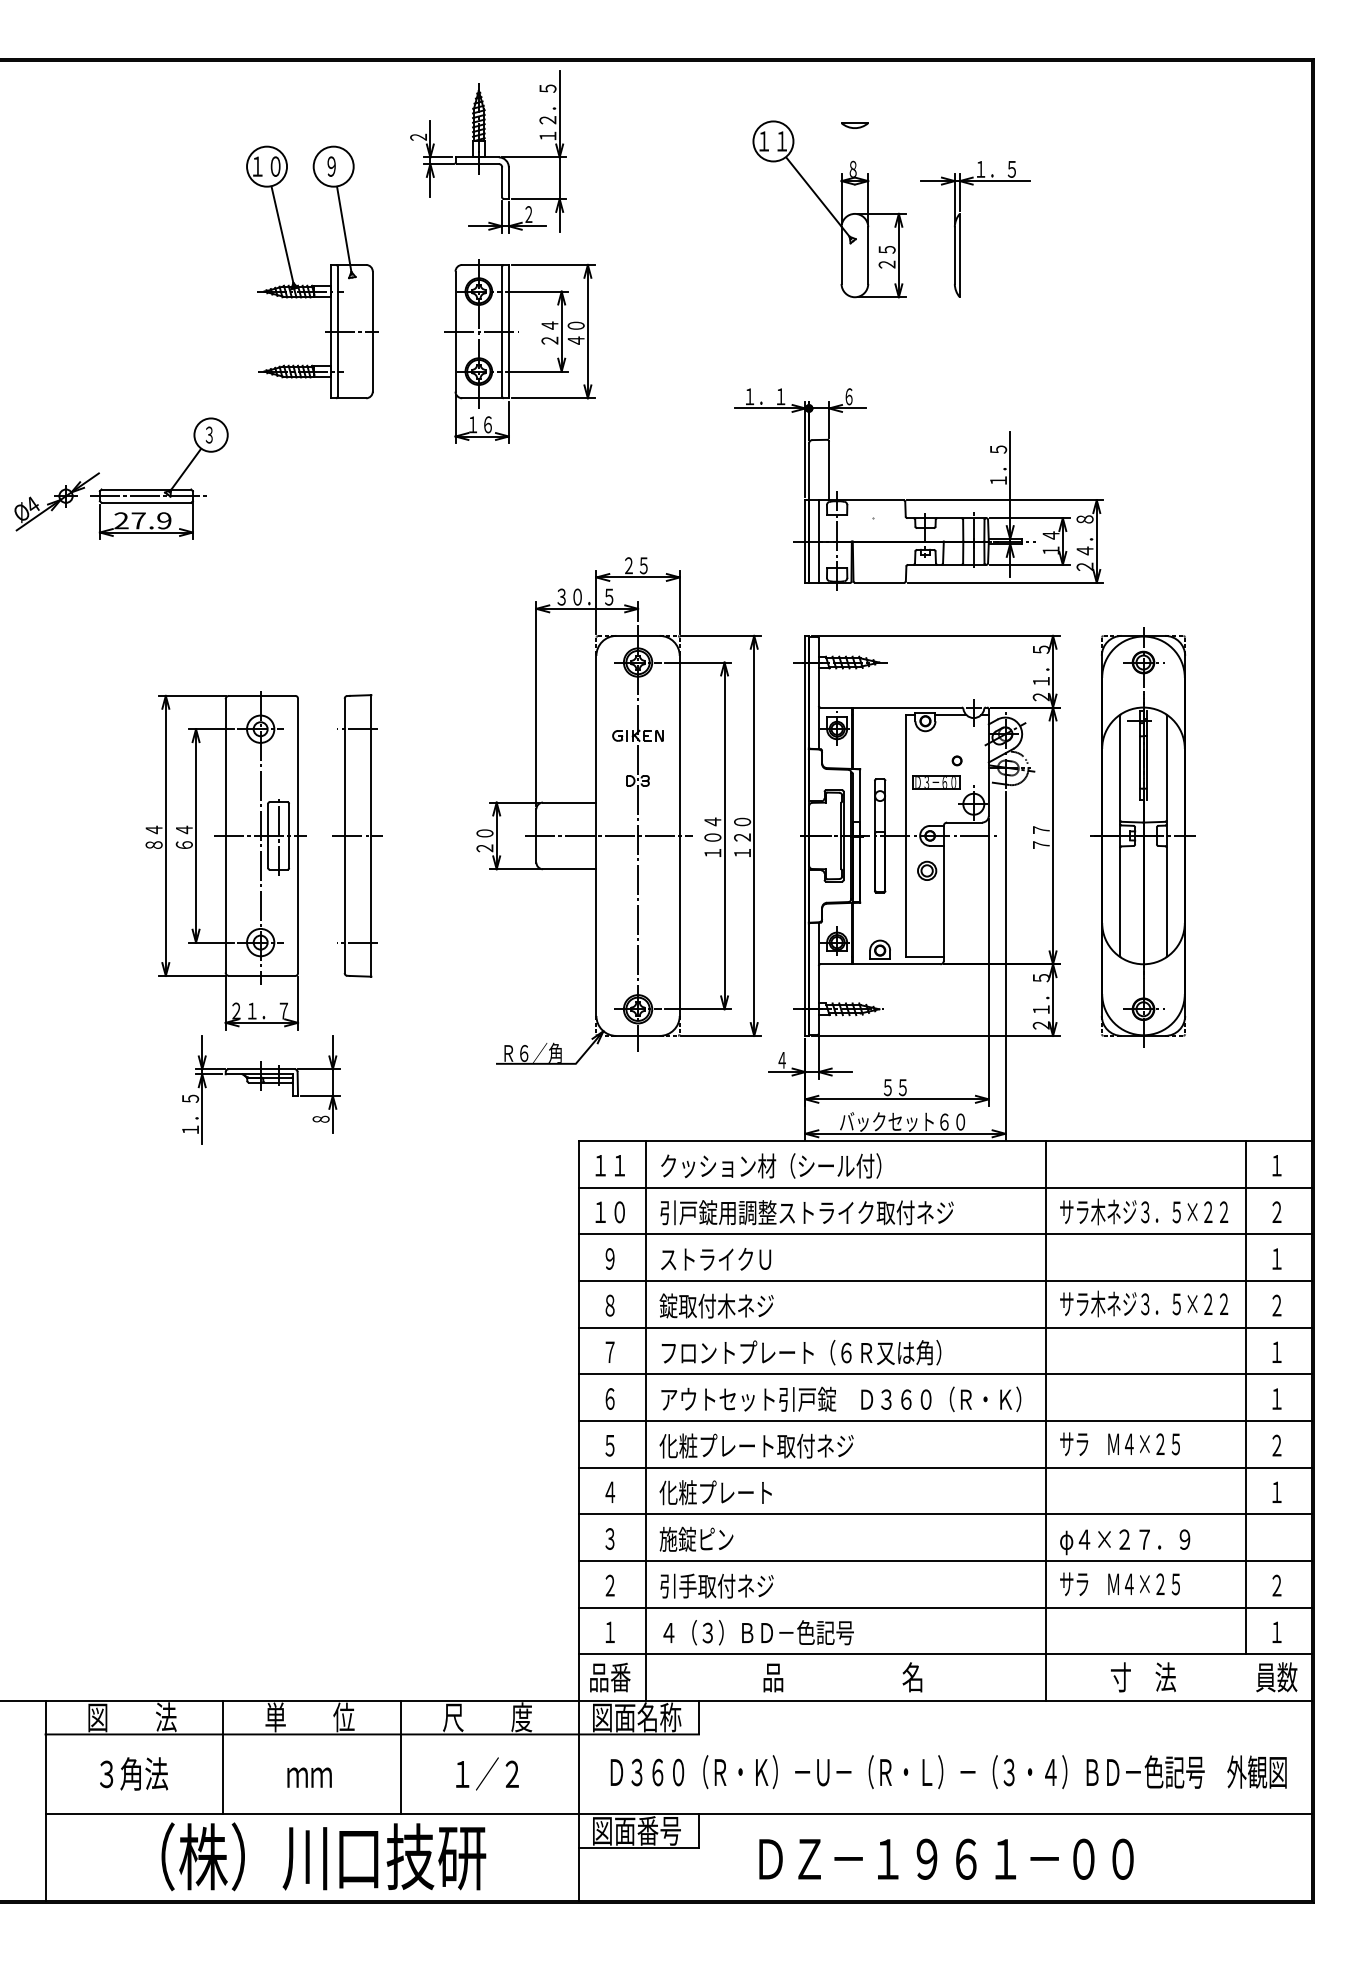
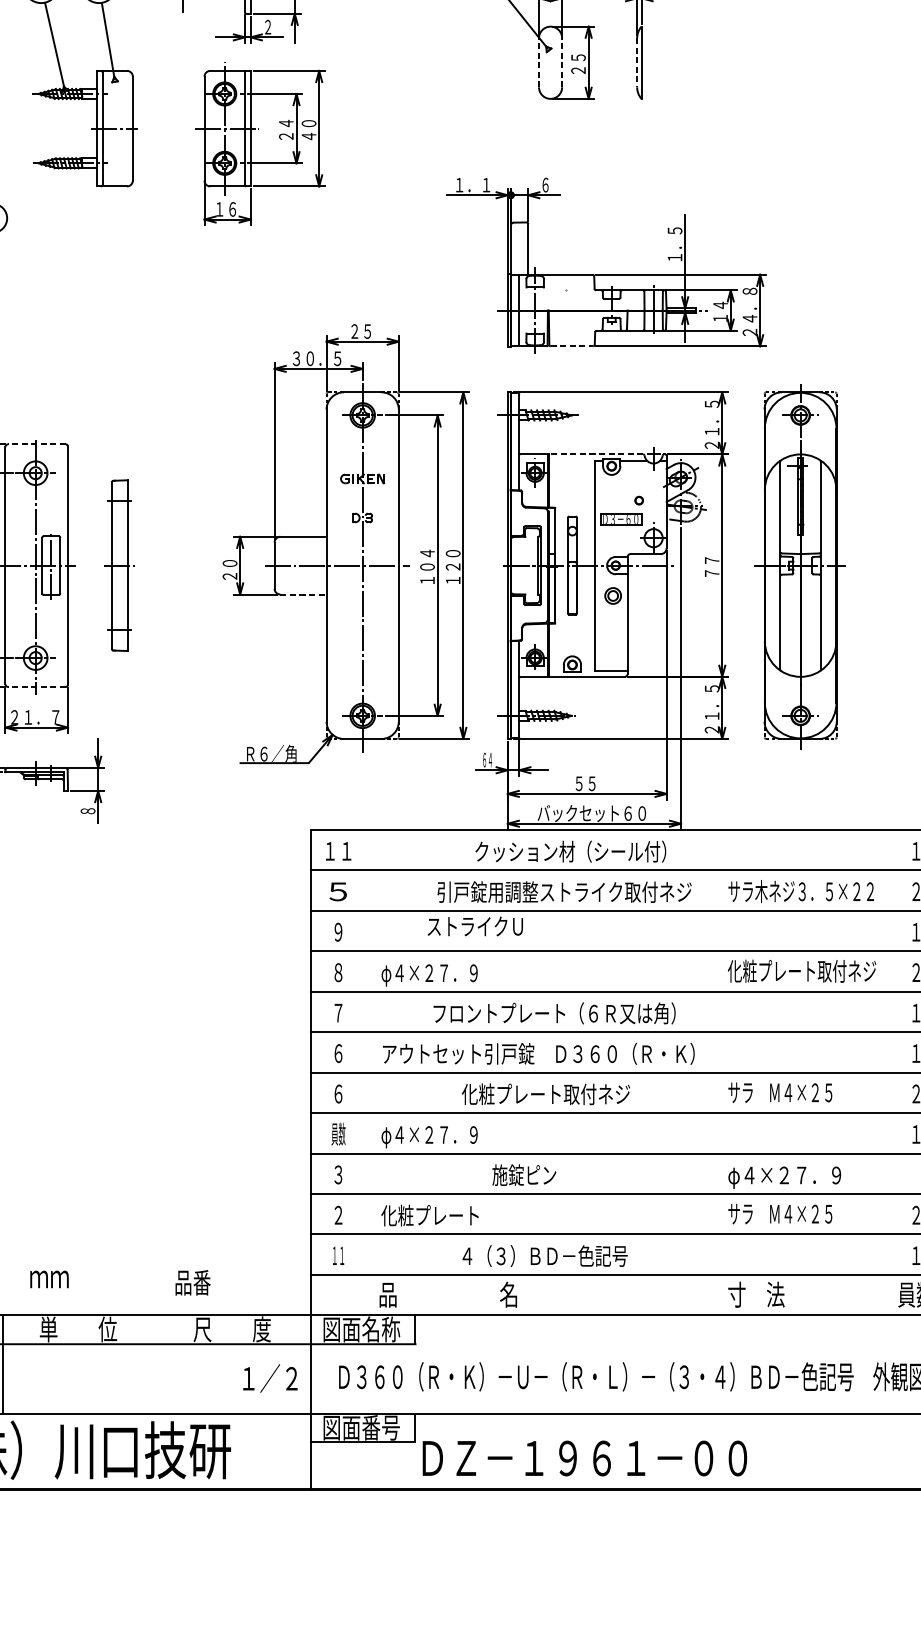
line: (841, 255) -> (538, 62), solid -> dashed
line: (868, 255) -> (562, 62), solid -> dashed
line: (954, 256) -> (636, 63), solid -> dashed
line: (879, 582) -> (571, 346), solid -> dashed
line: (261, 695) -> (36, 443), solid -> dashed
line: (906, 707) -> (595, 454), solid -> dashed
part: (357, 835) -> (119, 565), size x0.7
line: (569, 869) -> (303, 594), solid -> dashed
line: (261, 975) -> (36, 686), solid -> dashed
text: (782, 1059) -> (487, 759), ４ -> ６４
text: (771, 1165) -> (571, 851), moved
text: (609, 1212) -> (337, 891), １０ -> ５
text: (806, 1212) -> (564, 891), moved
text: (716, 1259) -> (475, 926), moved
text: (1144, 1303) -> (801, 970), サラ木ネジ３．５×２２ -> 化粧プレート取付ネジ
text: (716, 1307) -> (430, 974), 錠取付木ネジ -> φ４×２７．９
text: (801, 1352) -> (554, 1013), moved
line: (1245, 1397) -> (889, 1052), removed
line: (645, 1421) -> (369, 1073), removed
line: (1045, 1421) -> (715, 1073), removed
text: (609, 1445) -> (337, 1093), ５ -> ６
text: (756, 1445) -> (545, 1093), moved
text: (610, 1491) -> (338, 1133), ４ -> 員数
text: (715, 1494) -> (429, 1136), 化粧プレート -> φ４×２７．９
text: (696, 1538) -> (524, 1174), moved
text: (716, 1585) -> (430, 1215), 引手取付ネジ -> 化粧プレート
text: (609, 1632) -> (337, 1255), １ -> １１
text: (758, 1632) -> (545, 1255), moved
text: (610, 1677) -> (193, 1282), moved
text: (842, 1677) -> (447, 1294), moved
text: (1143, 1677) -> (756, 1294), moved
line: (401, 1757) -> (157, 1364), removed
text: (487, 1773) -> (270, 1378), moved
text: (309, 1777) -> (49, 1279), moved
text: (946, 1858) -> (584, 1457), moved

